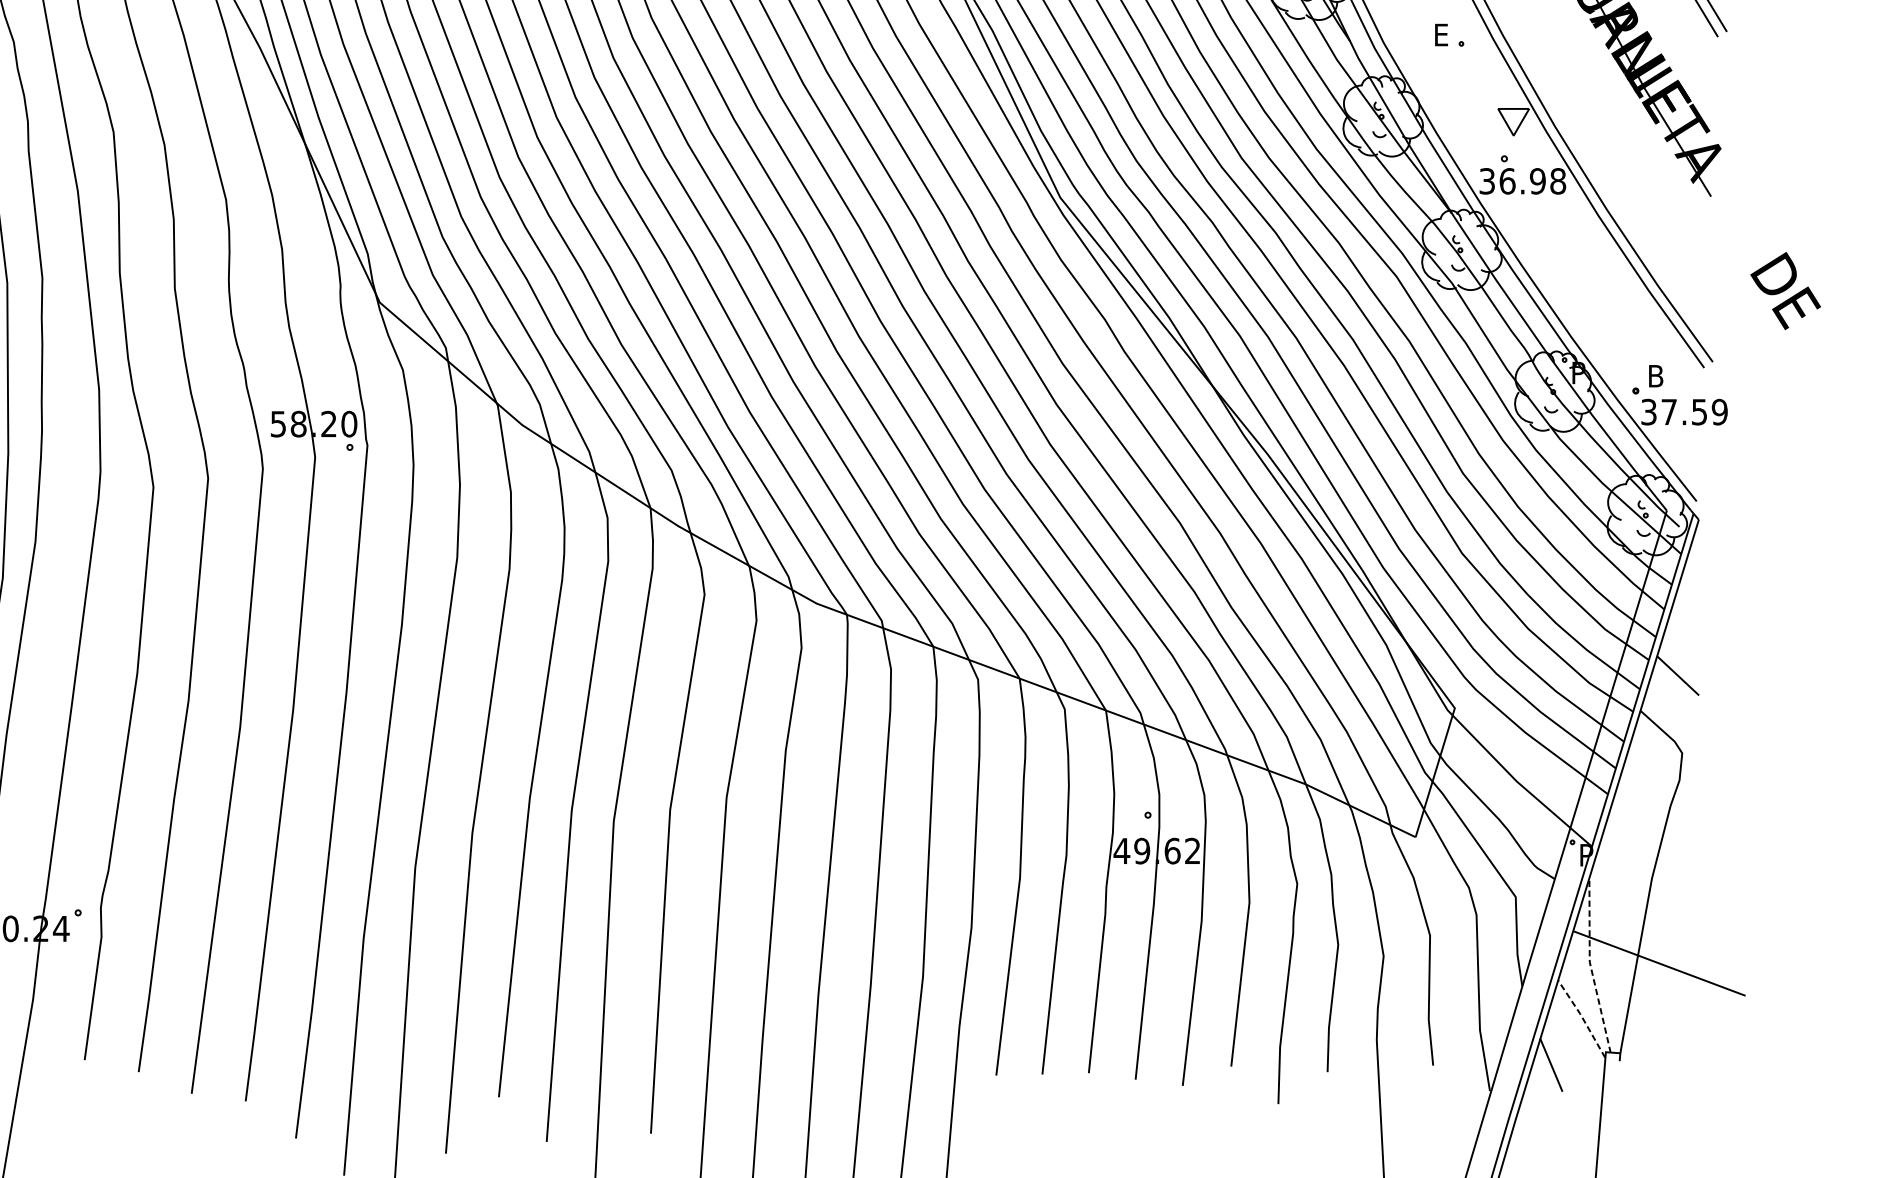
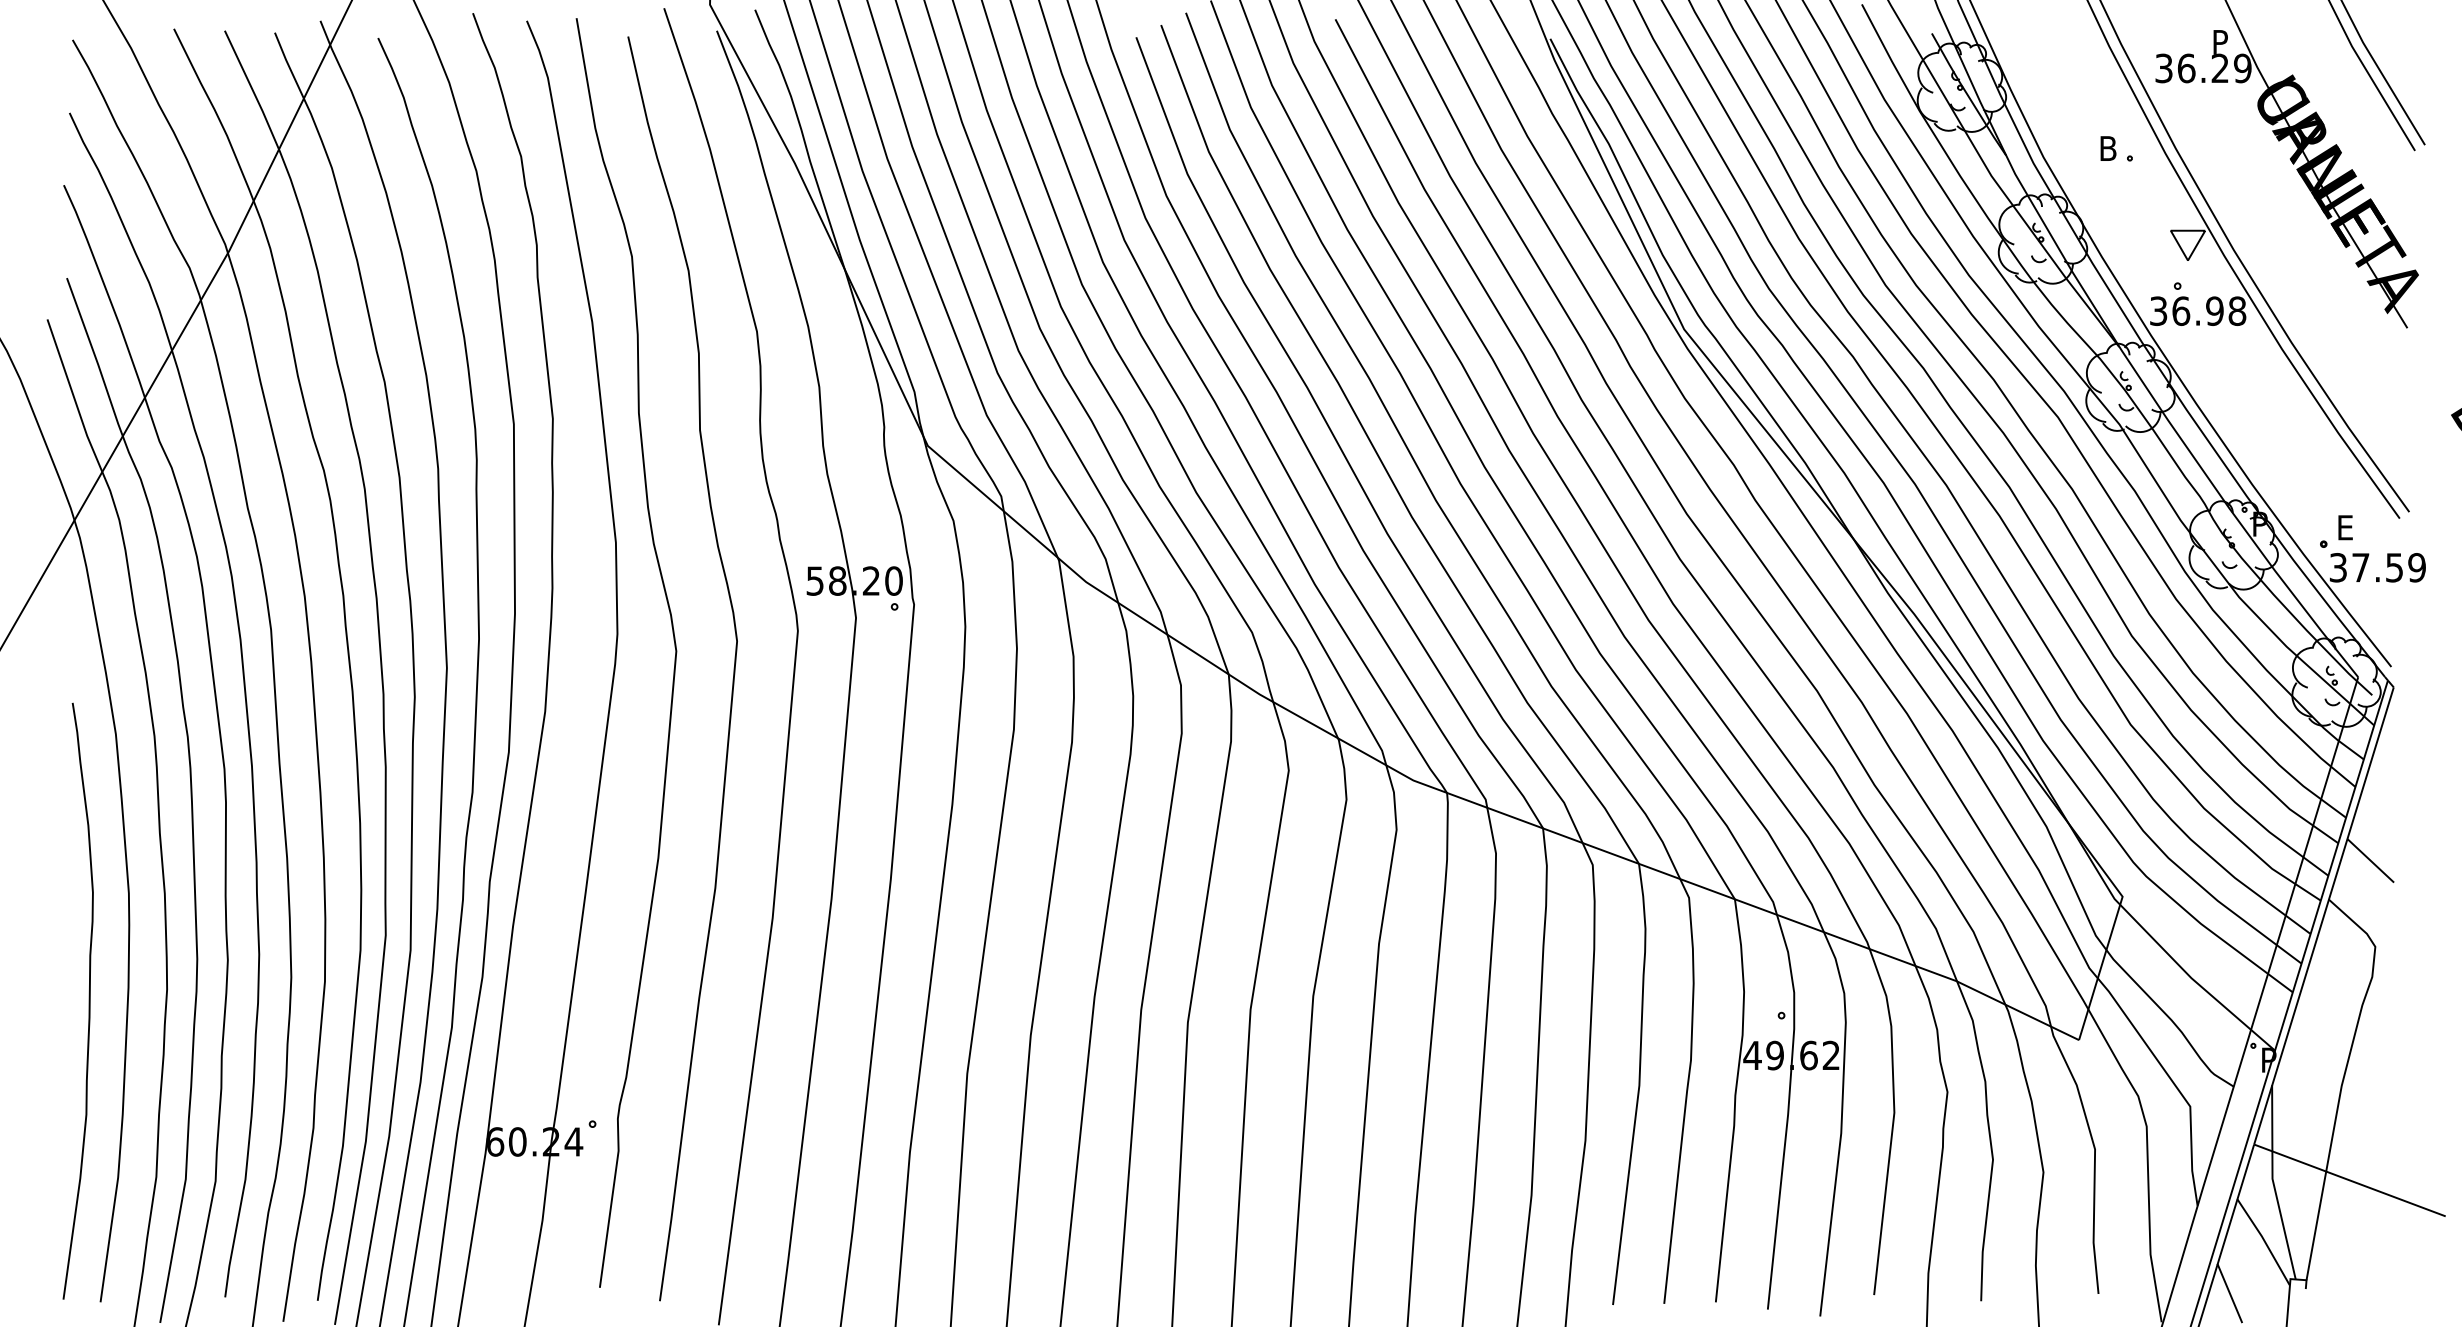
text: (1446, 34) -> (2113, 148), E -> B
text: (1659, 375) -> (2350, 527), B -> E
line: (1590, 965) -> (2273, 1182), dashed -> solid
line: (1582, 1017) -> (2264, 1240), dashed -> solid

